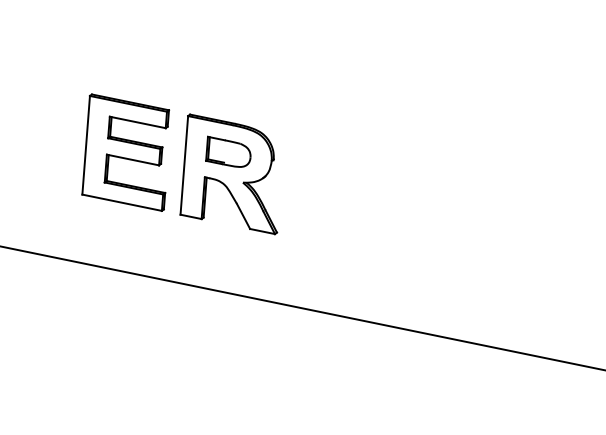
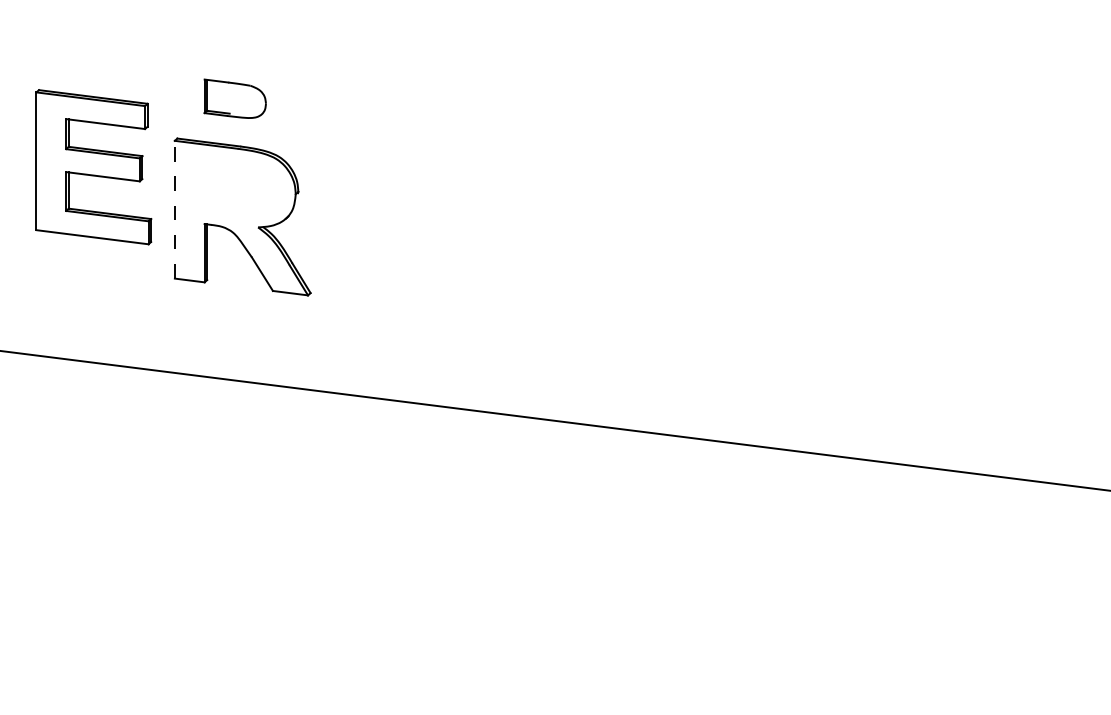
part: (126, 152) -> (93, 167), moved
part: (228, 152) -> (234, 98), moved
line: (184, 165) -> (174, 209), solid -> dashed

